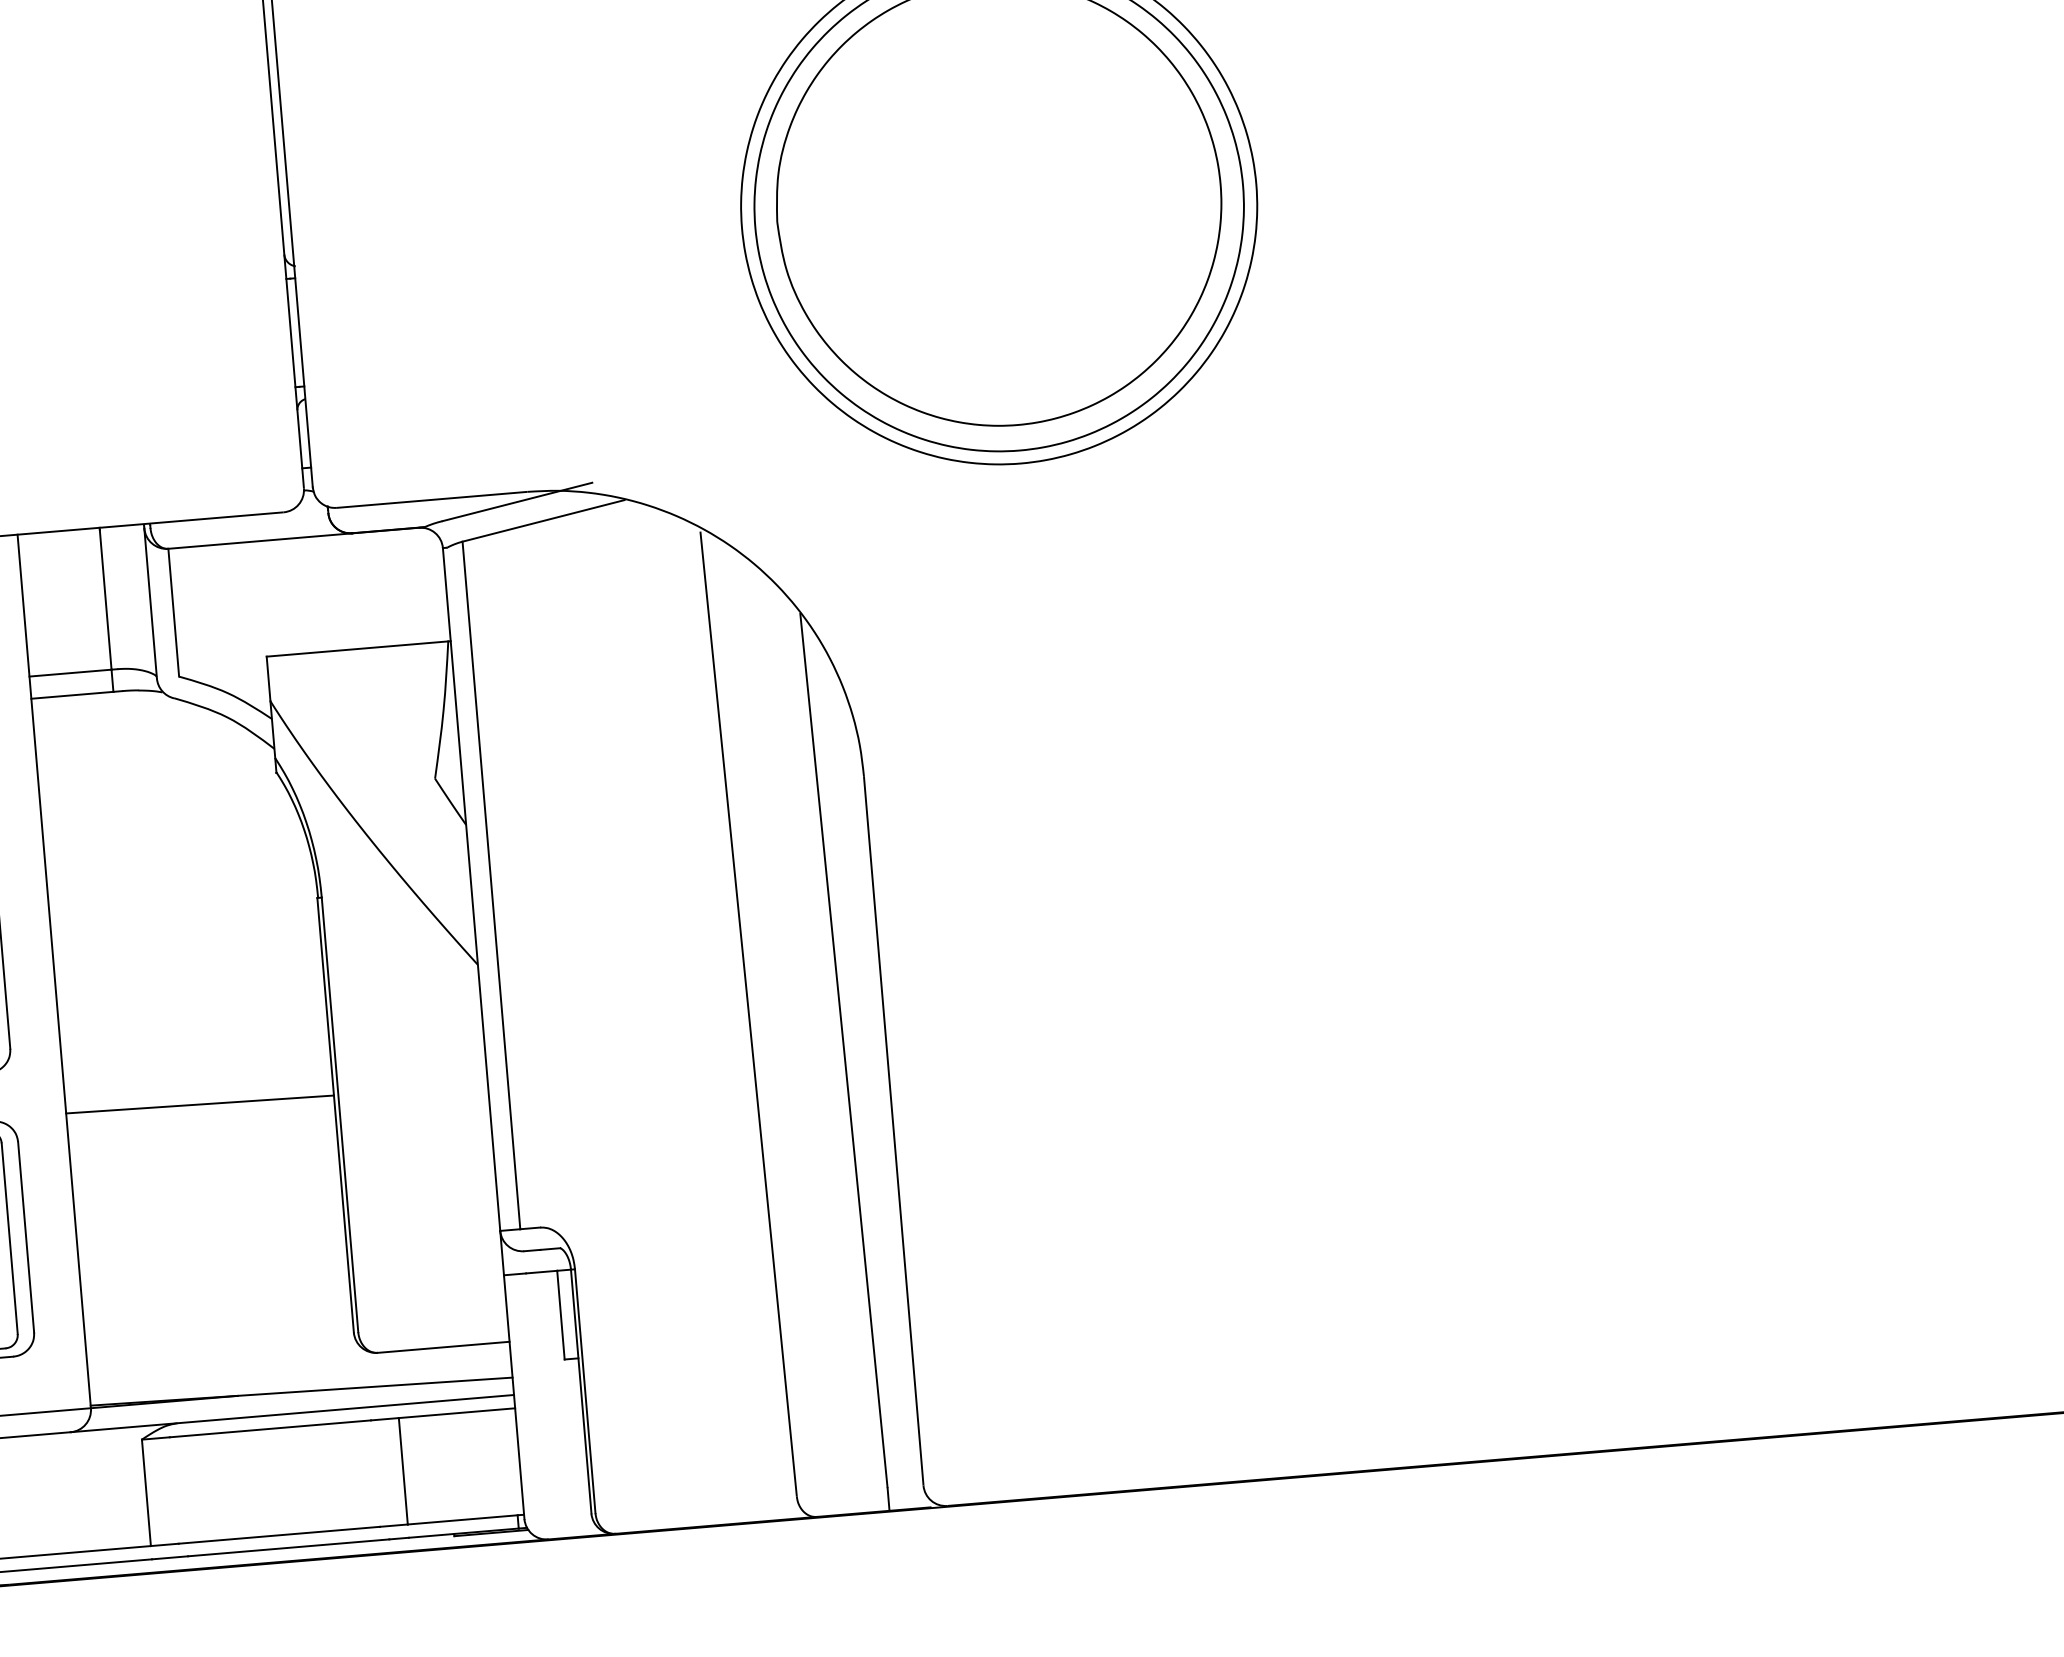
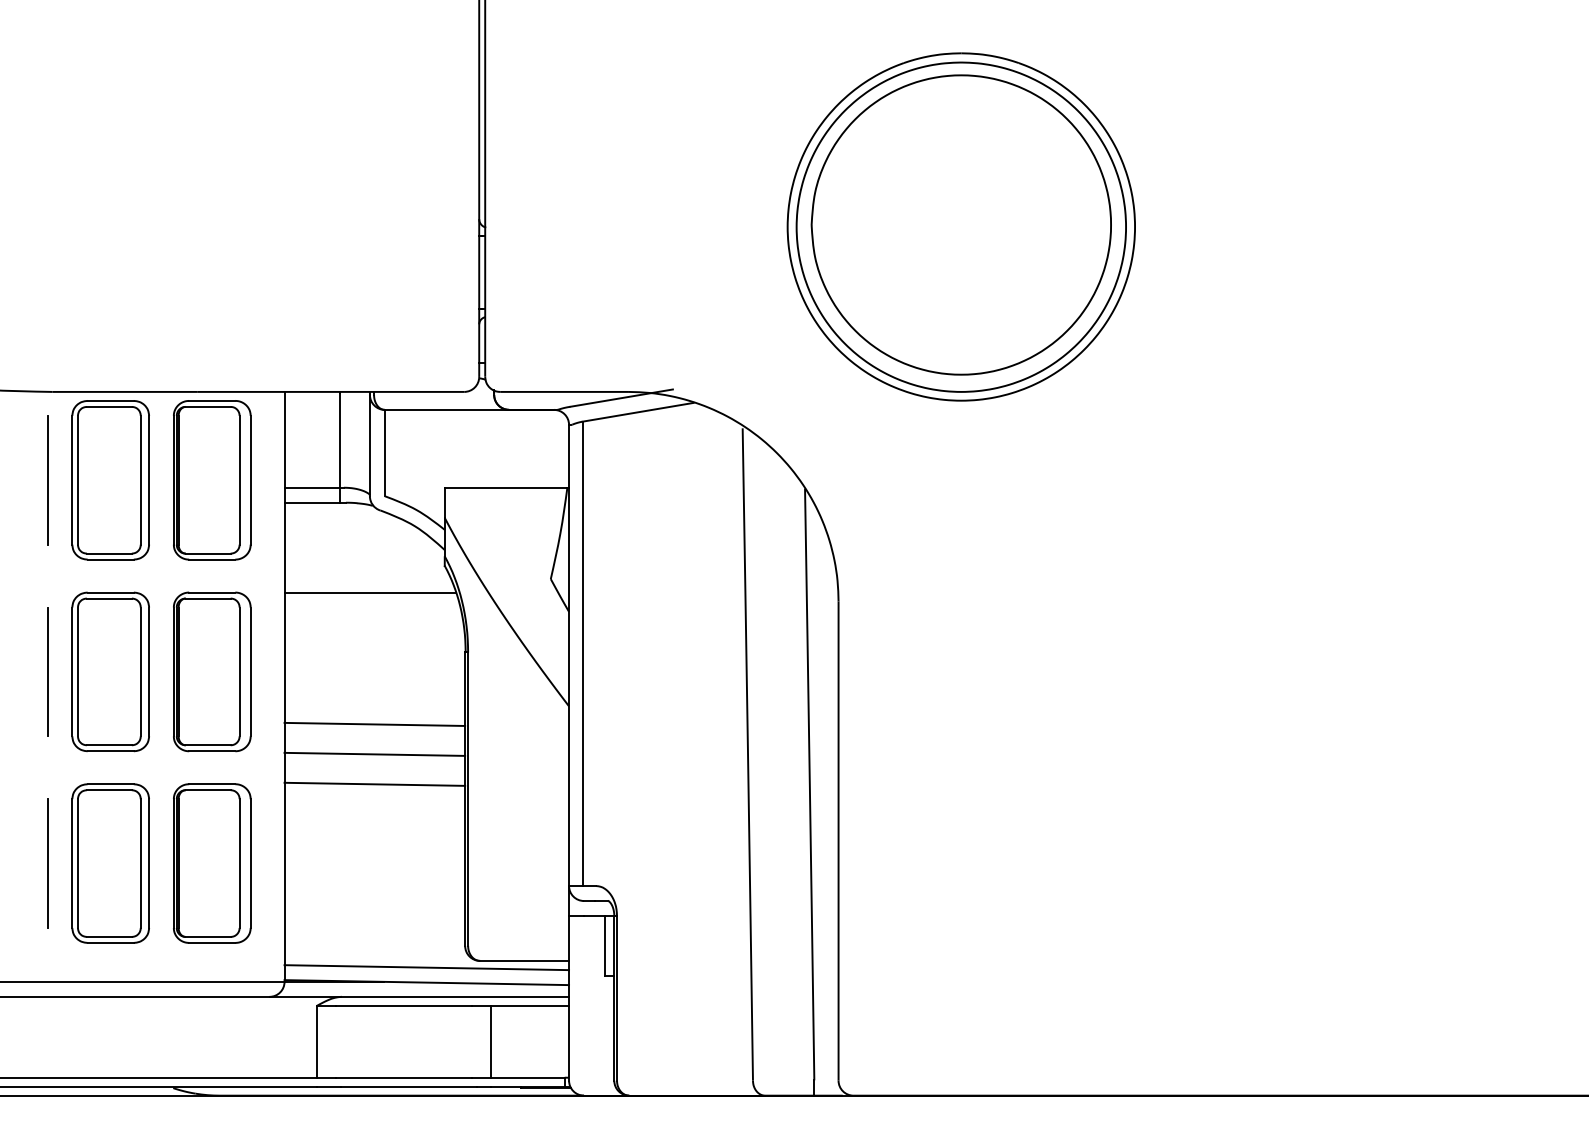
line: (169, 820) -> (370, 592), added
line: (191, 1014) -> (374, 723), added
line: (195, 1058) -> (374, 753), added
line: (299, 1369) -> (426, 967), added

